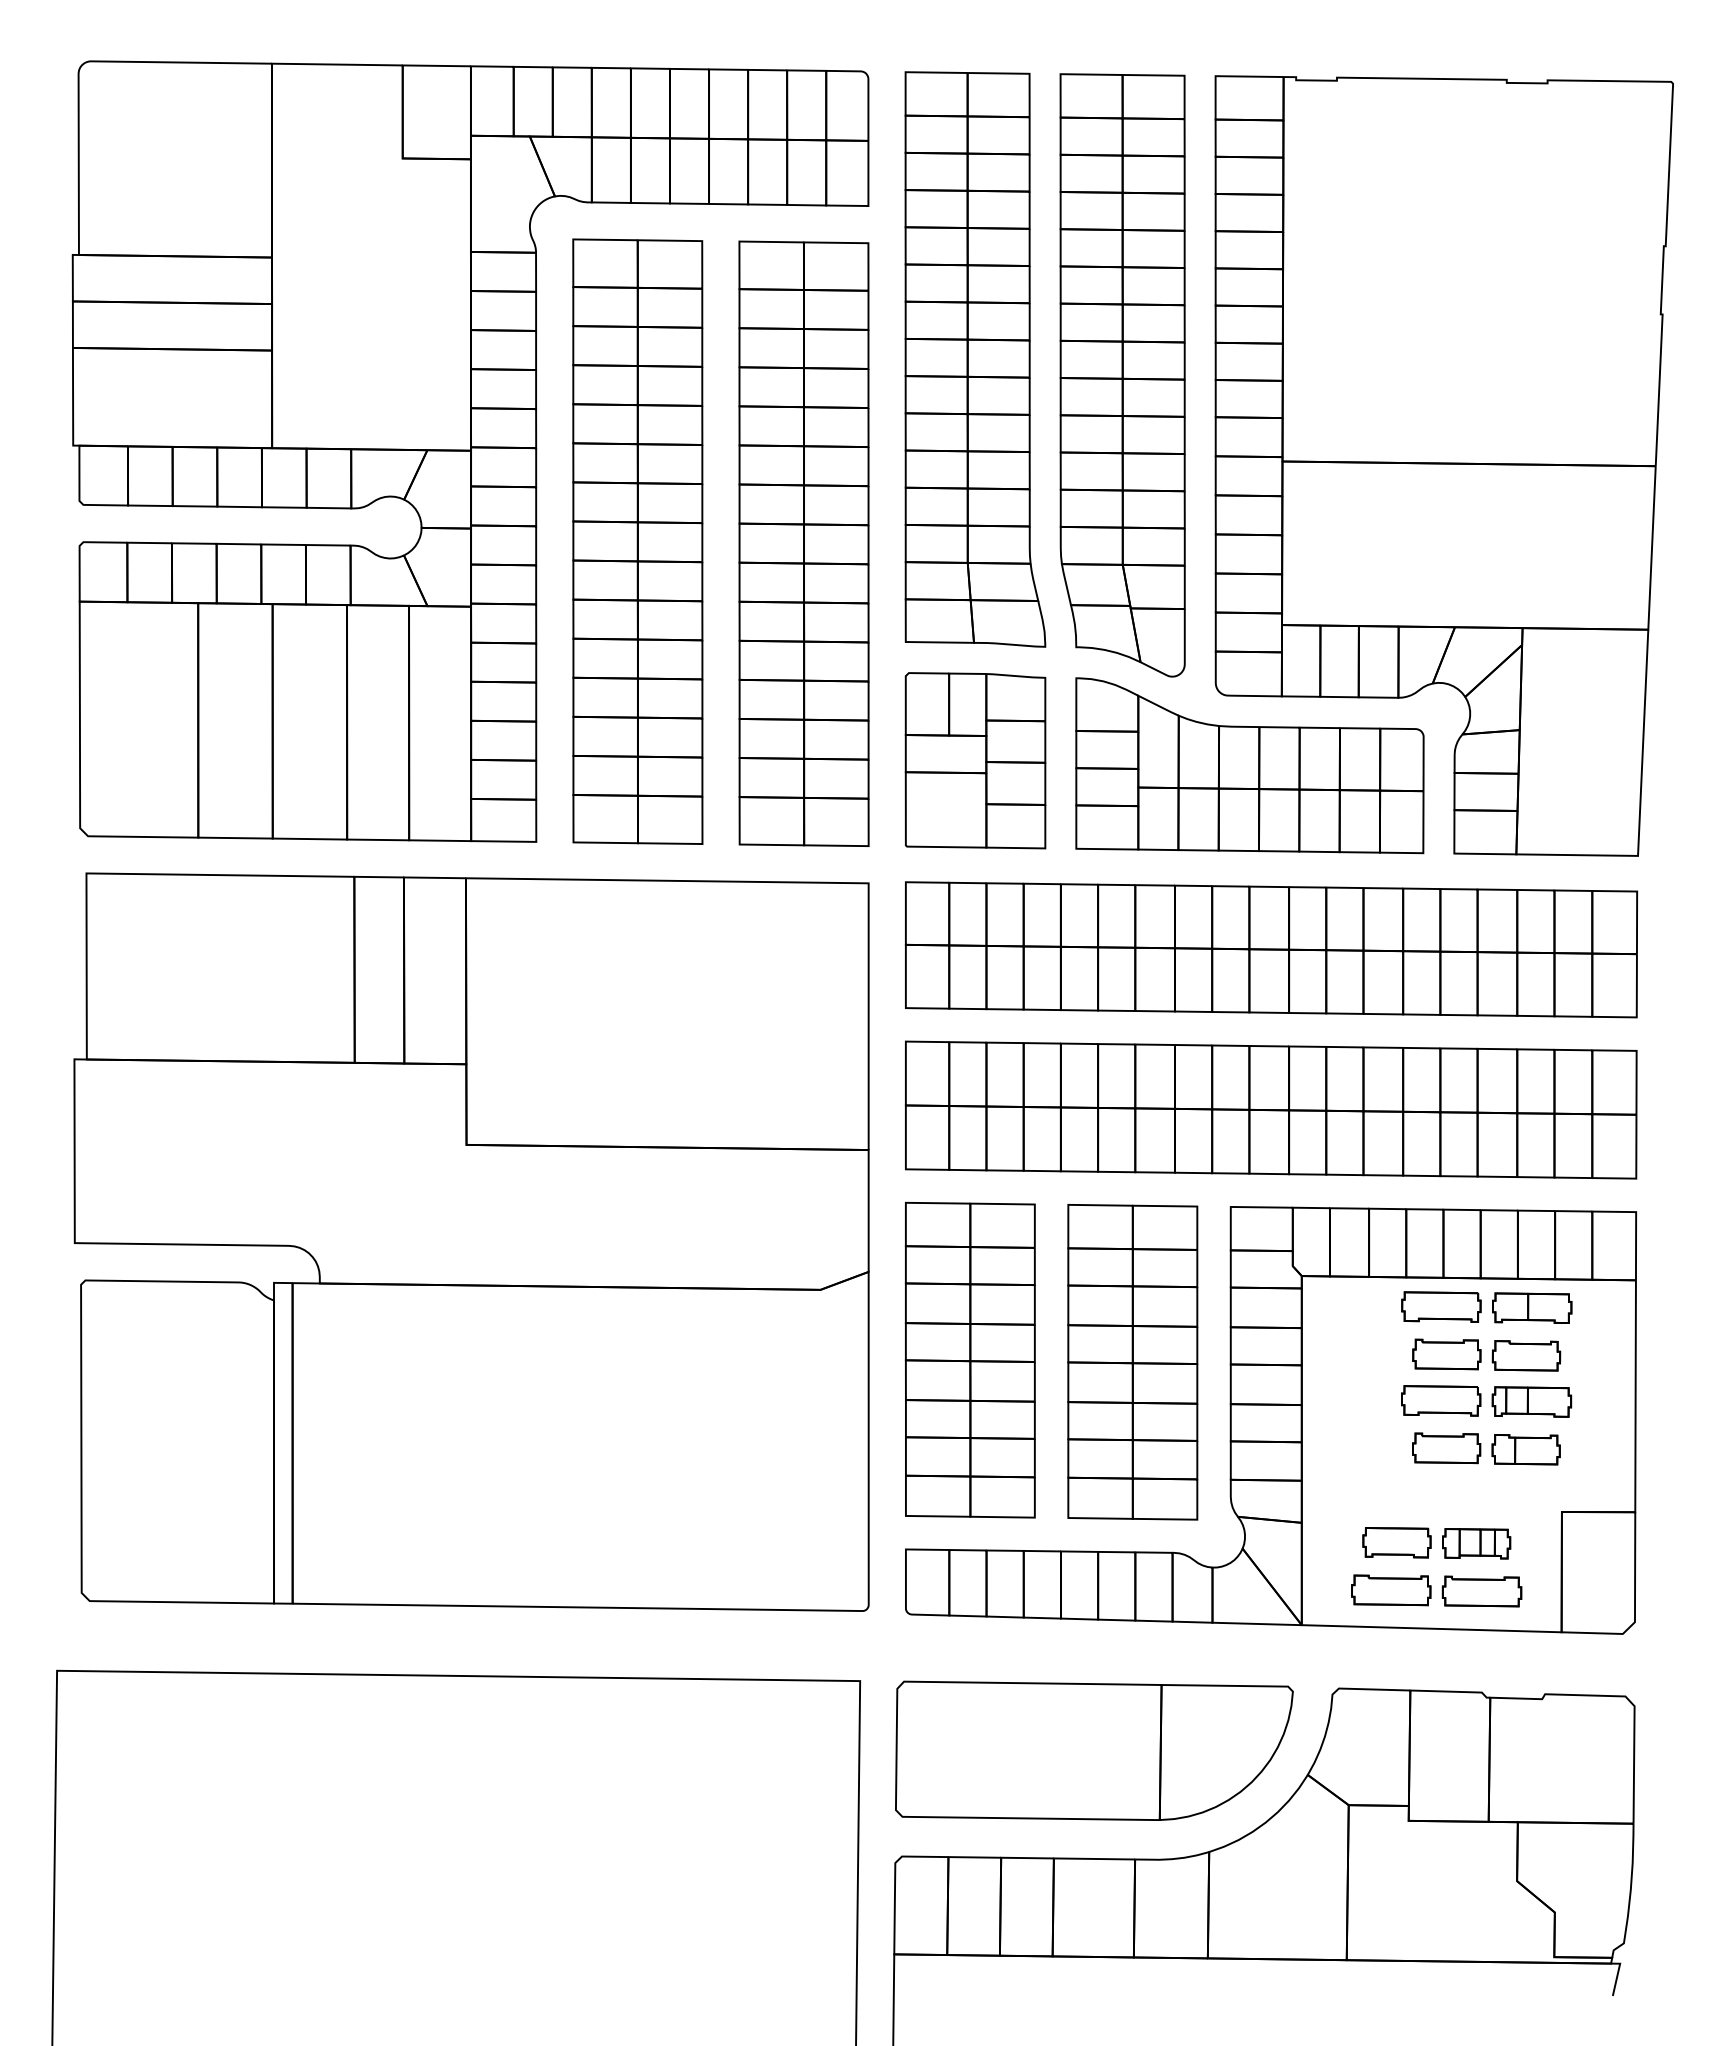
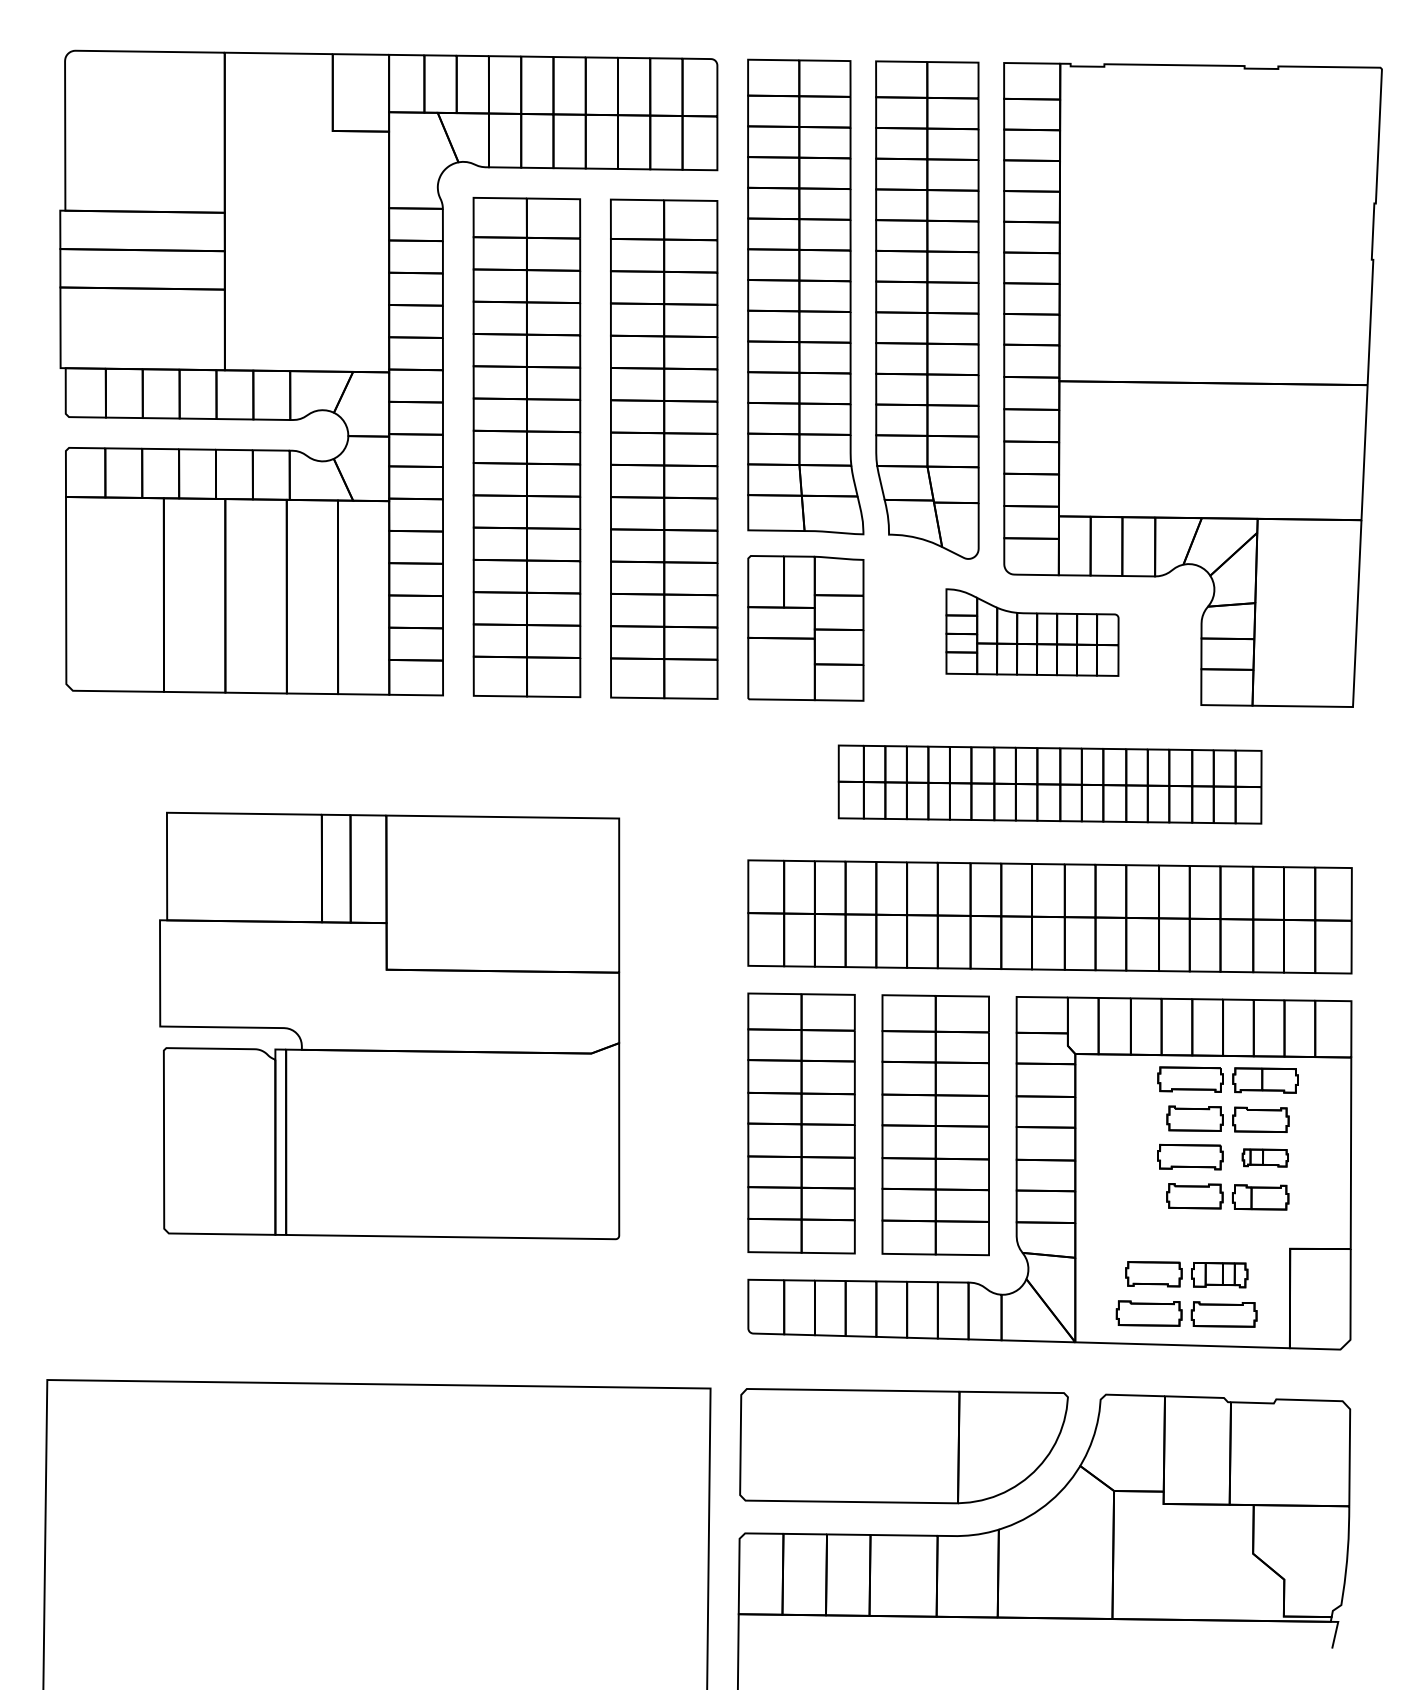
part: (1249, 765) -> (1032, 632), size x0.6
part: (1270, 949) -> (1049, 784), size x0.7
part: (471, 1241) -> (389, 1025), size x0.7
part: (1531, 1401) -> (1265, 1157), size x0.7

